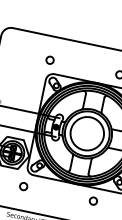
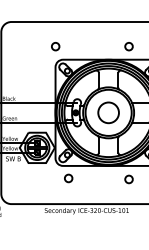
circle: (87, 133) -> (108, 112), size x0.6
circle: (23, 186) -> (68, 178), moved

